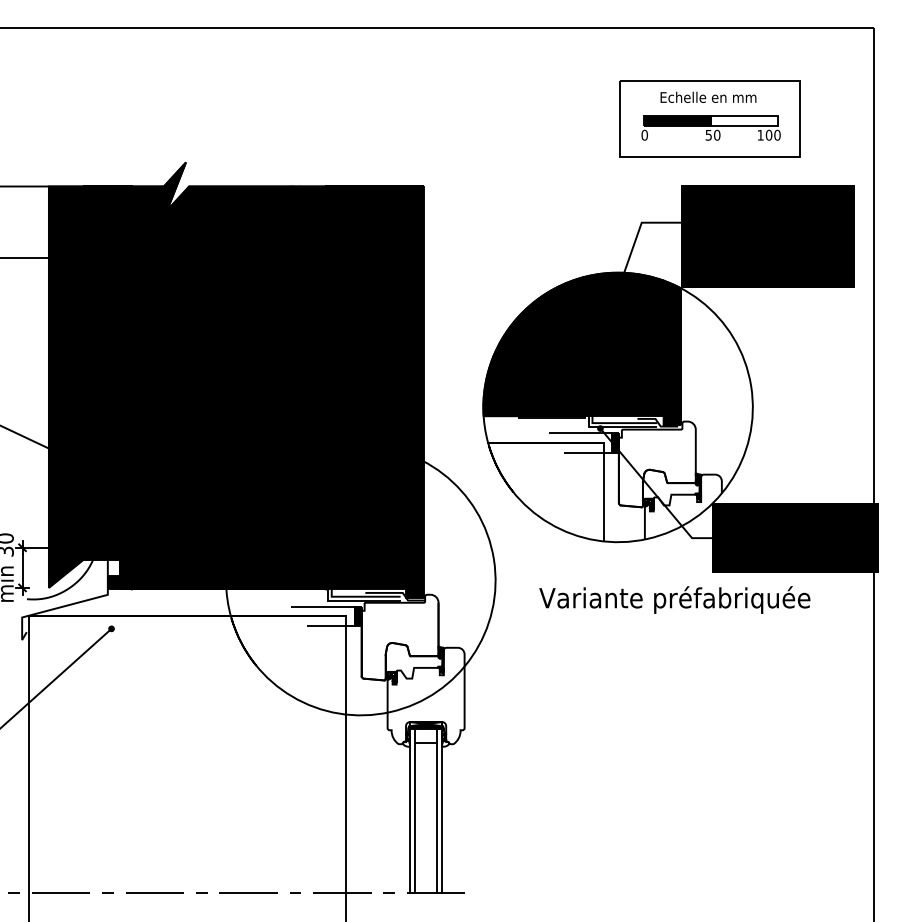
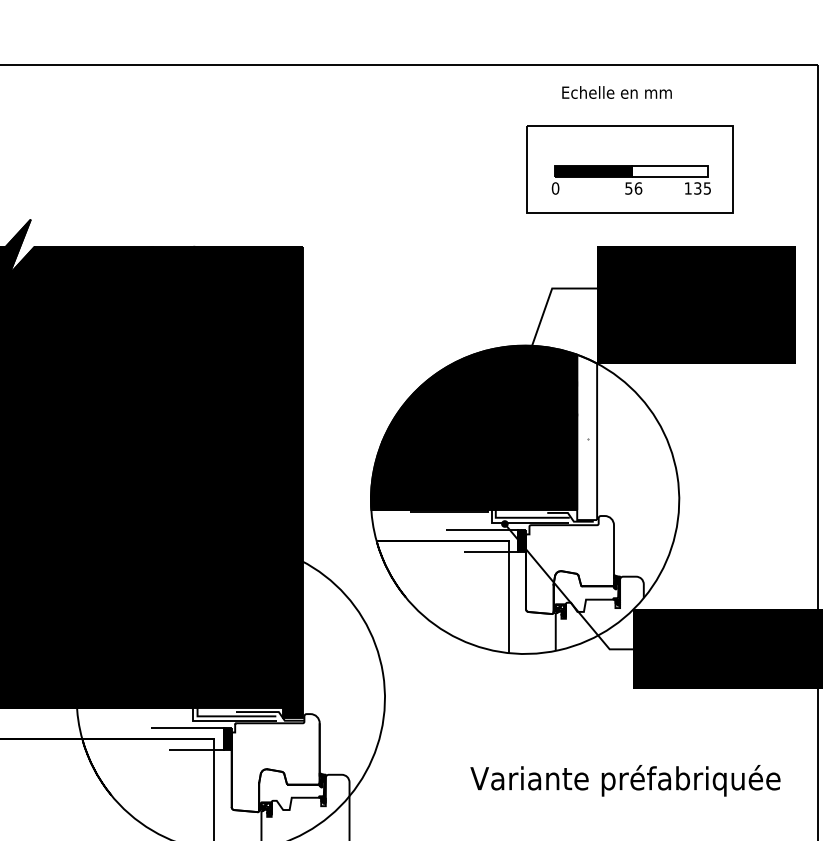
text: (708, 96) -> (617, 91), moved
text: (717, 134) -> (638, 187), 50 -> 56
text: (772, 134) -> (701, 187), 100 -> 135
fill: (672, 352) -> (587, 436), removed
text: (674, 599) -> (625, 780), moved

